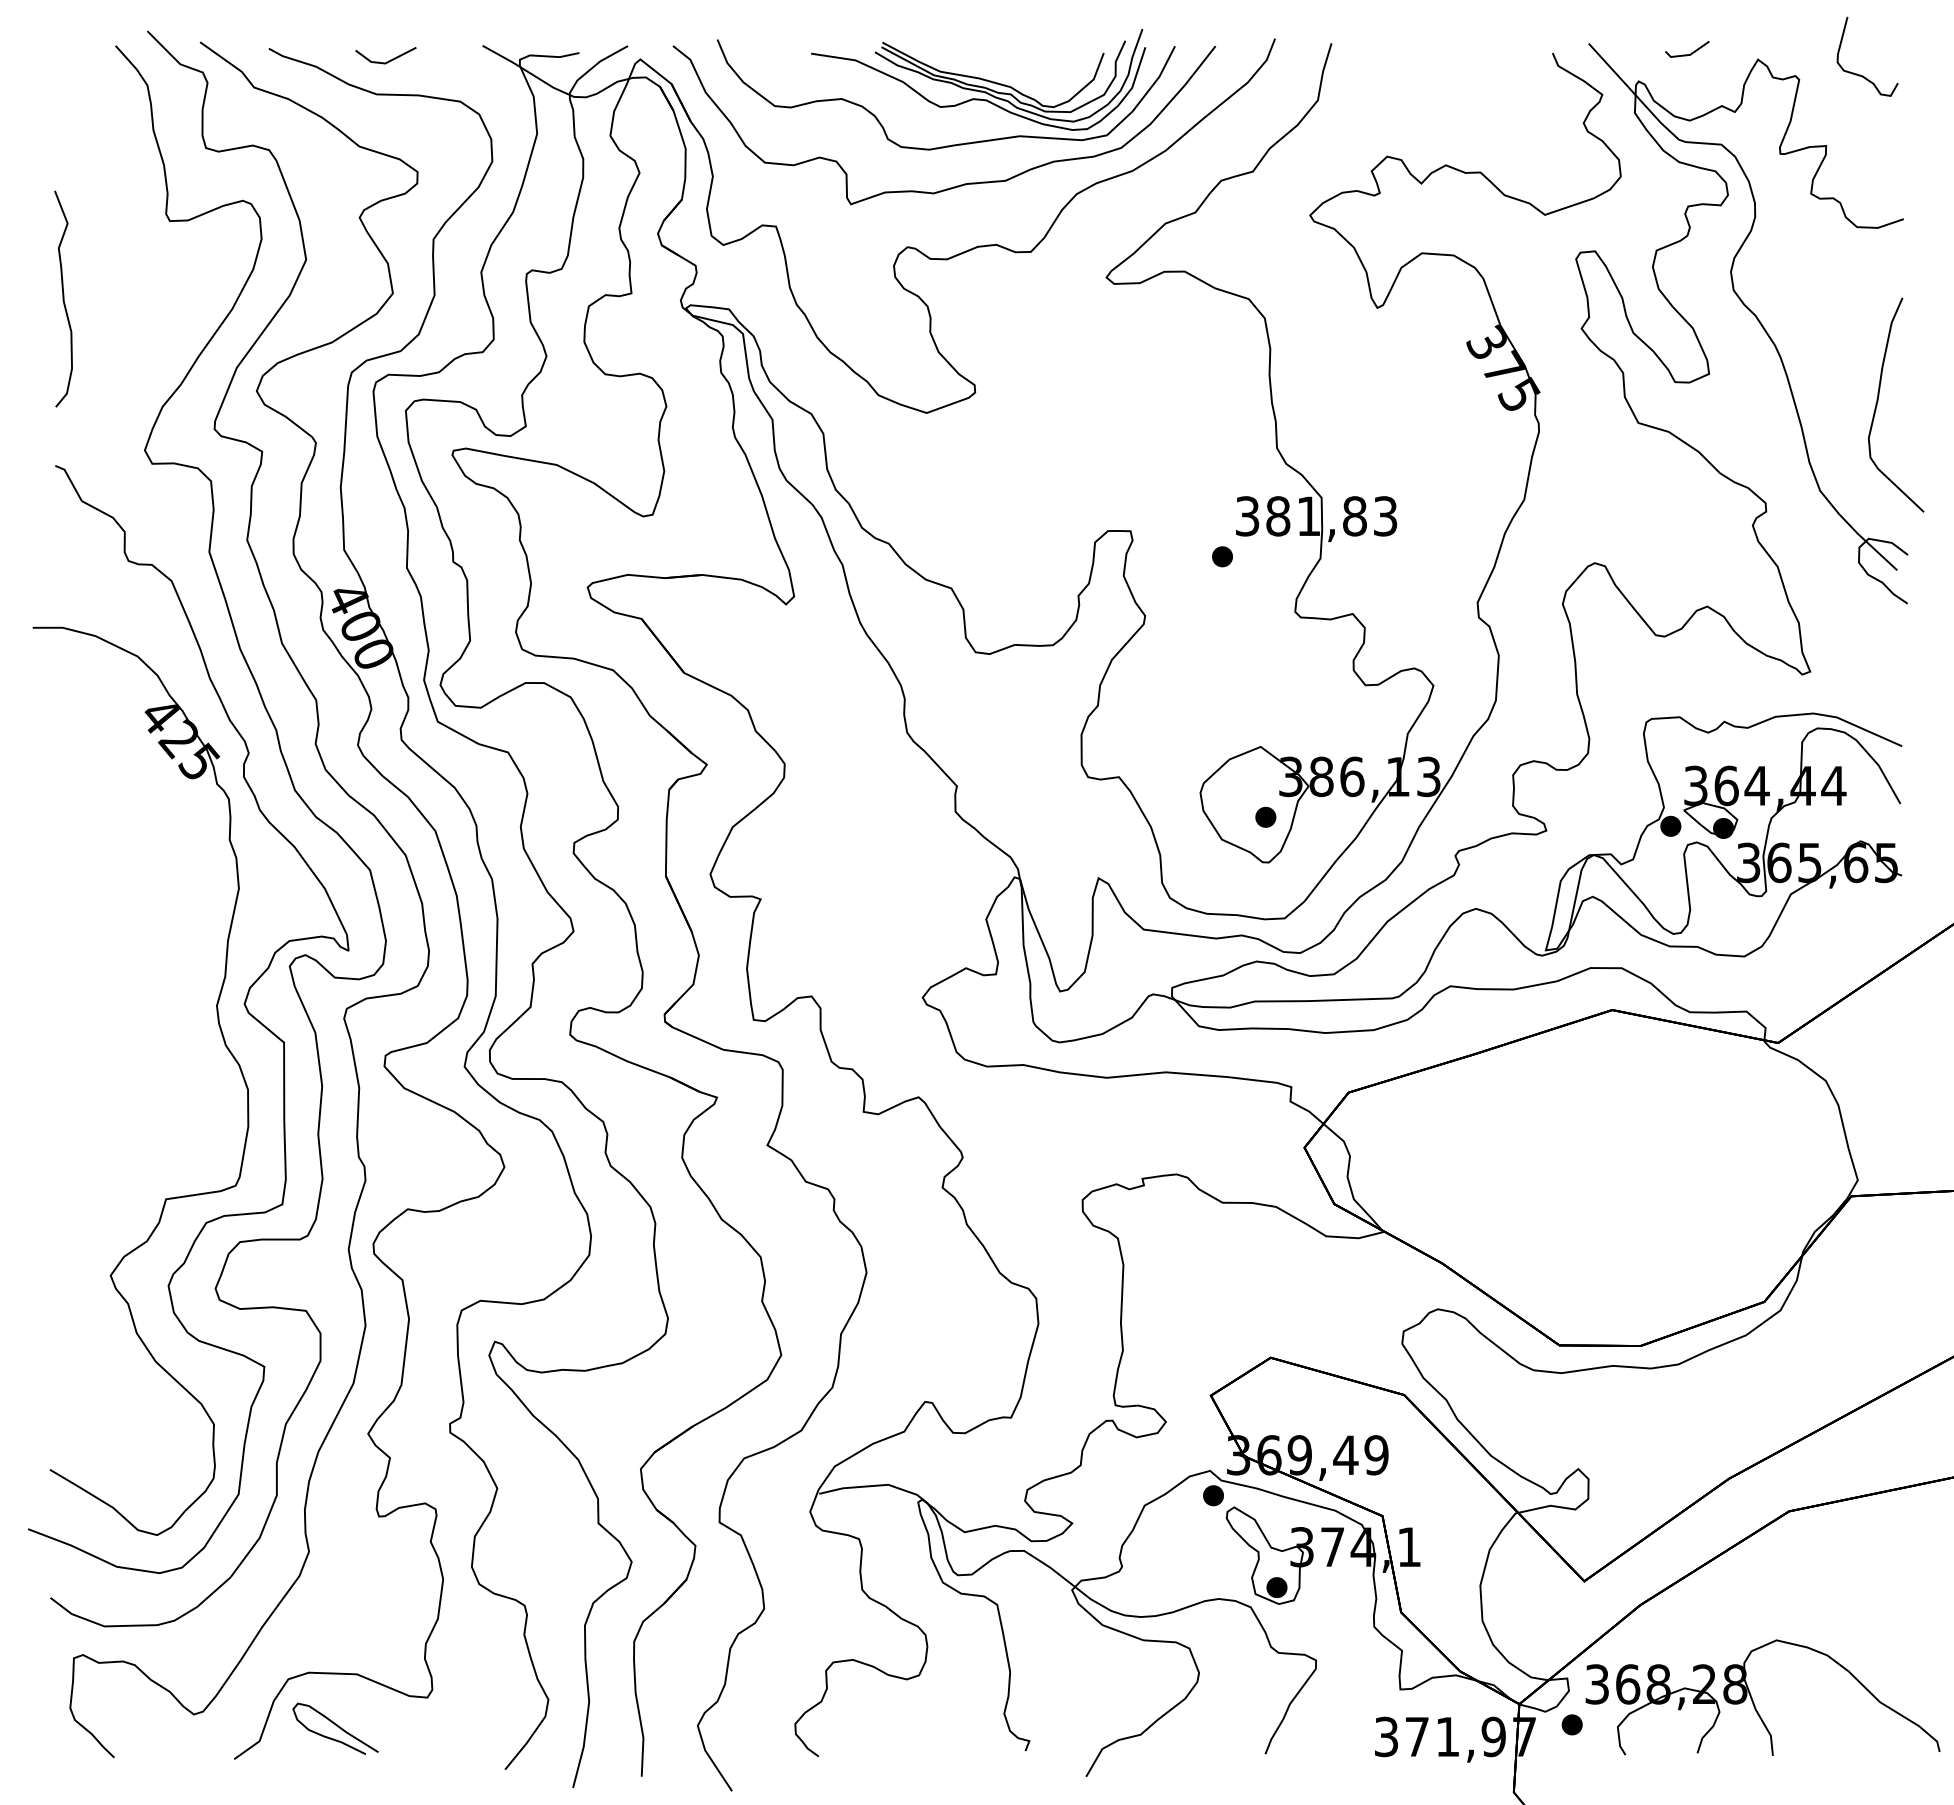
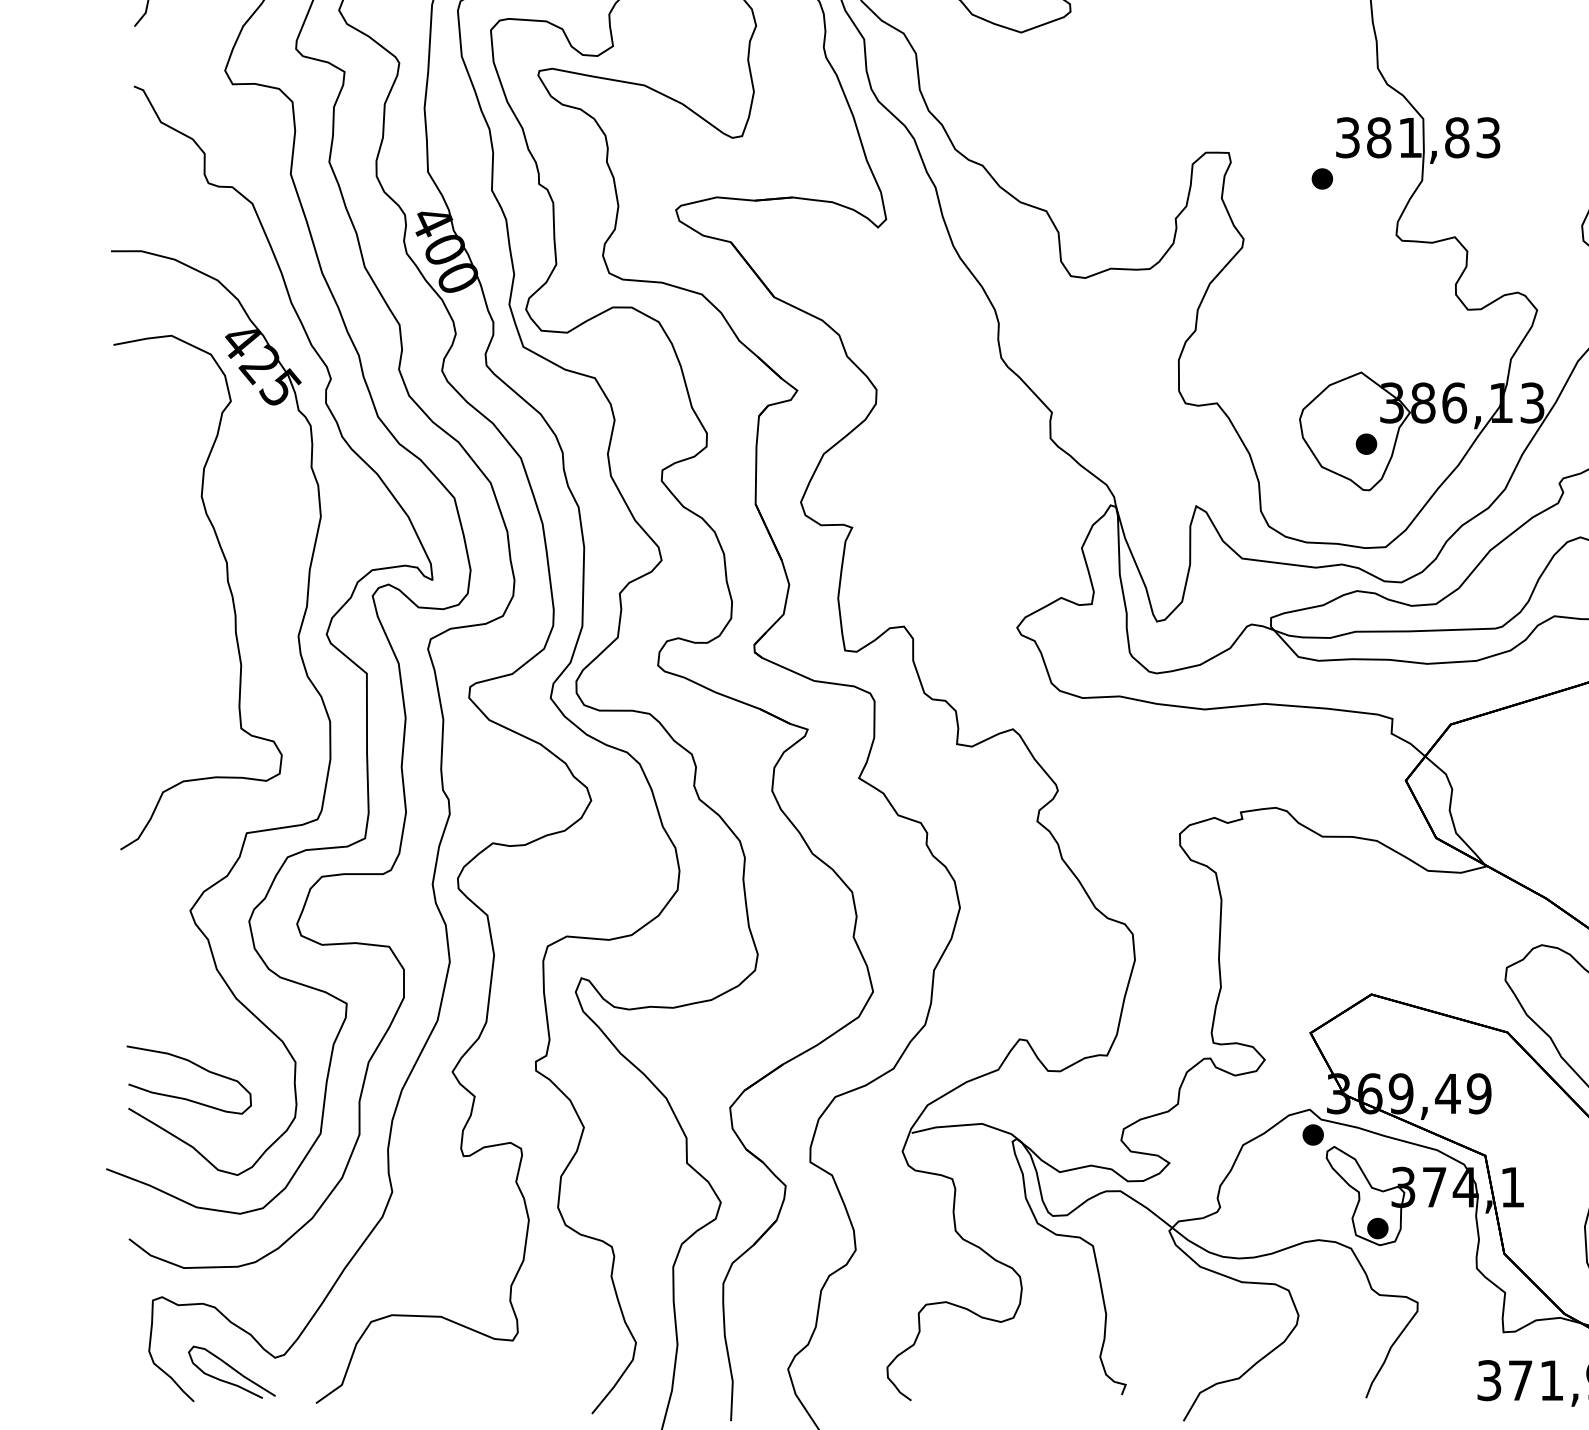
curve: (146, 952) -> (226, 581), added
curve: (115, 1427) -> (195, 1065), added
curve: (336, 1726) -> (232, 1369), moved

